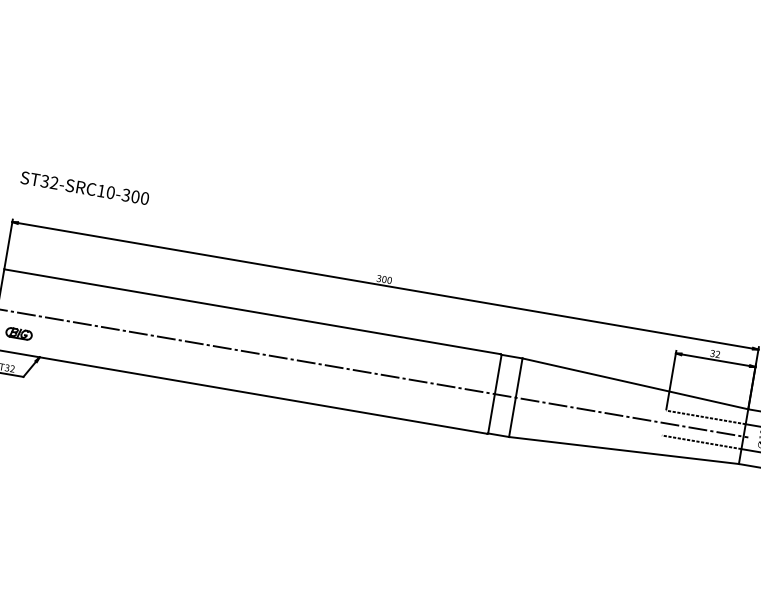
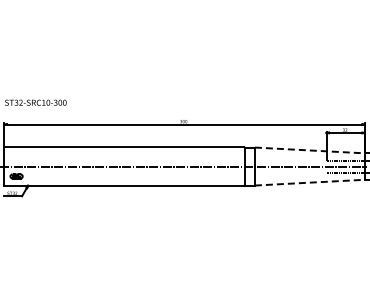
line: (636, 384) -> (310, 150), solid -> dashed
line: (625, 450) -> (310, 182), solid -> dashed

